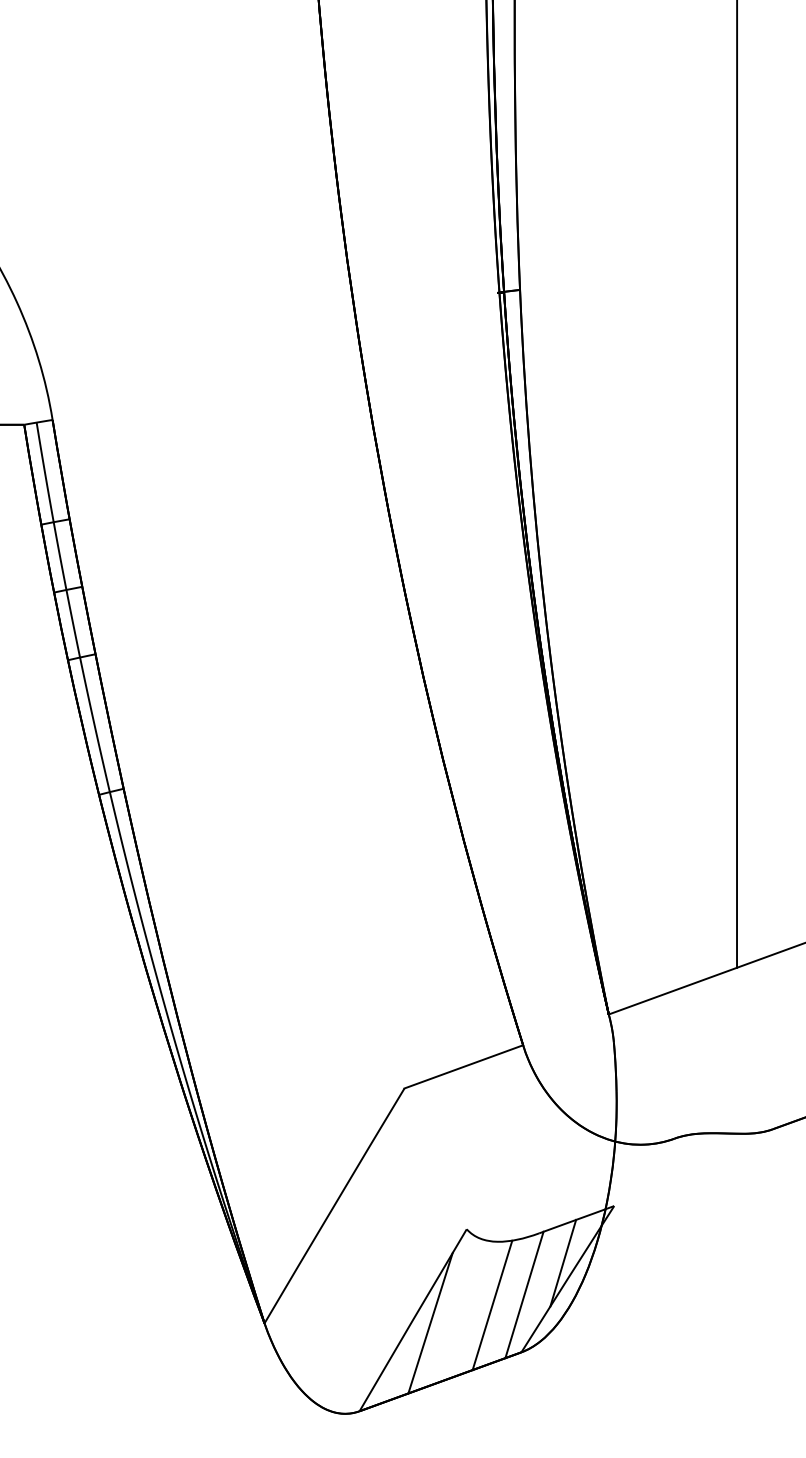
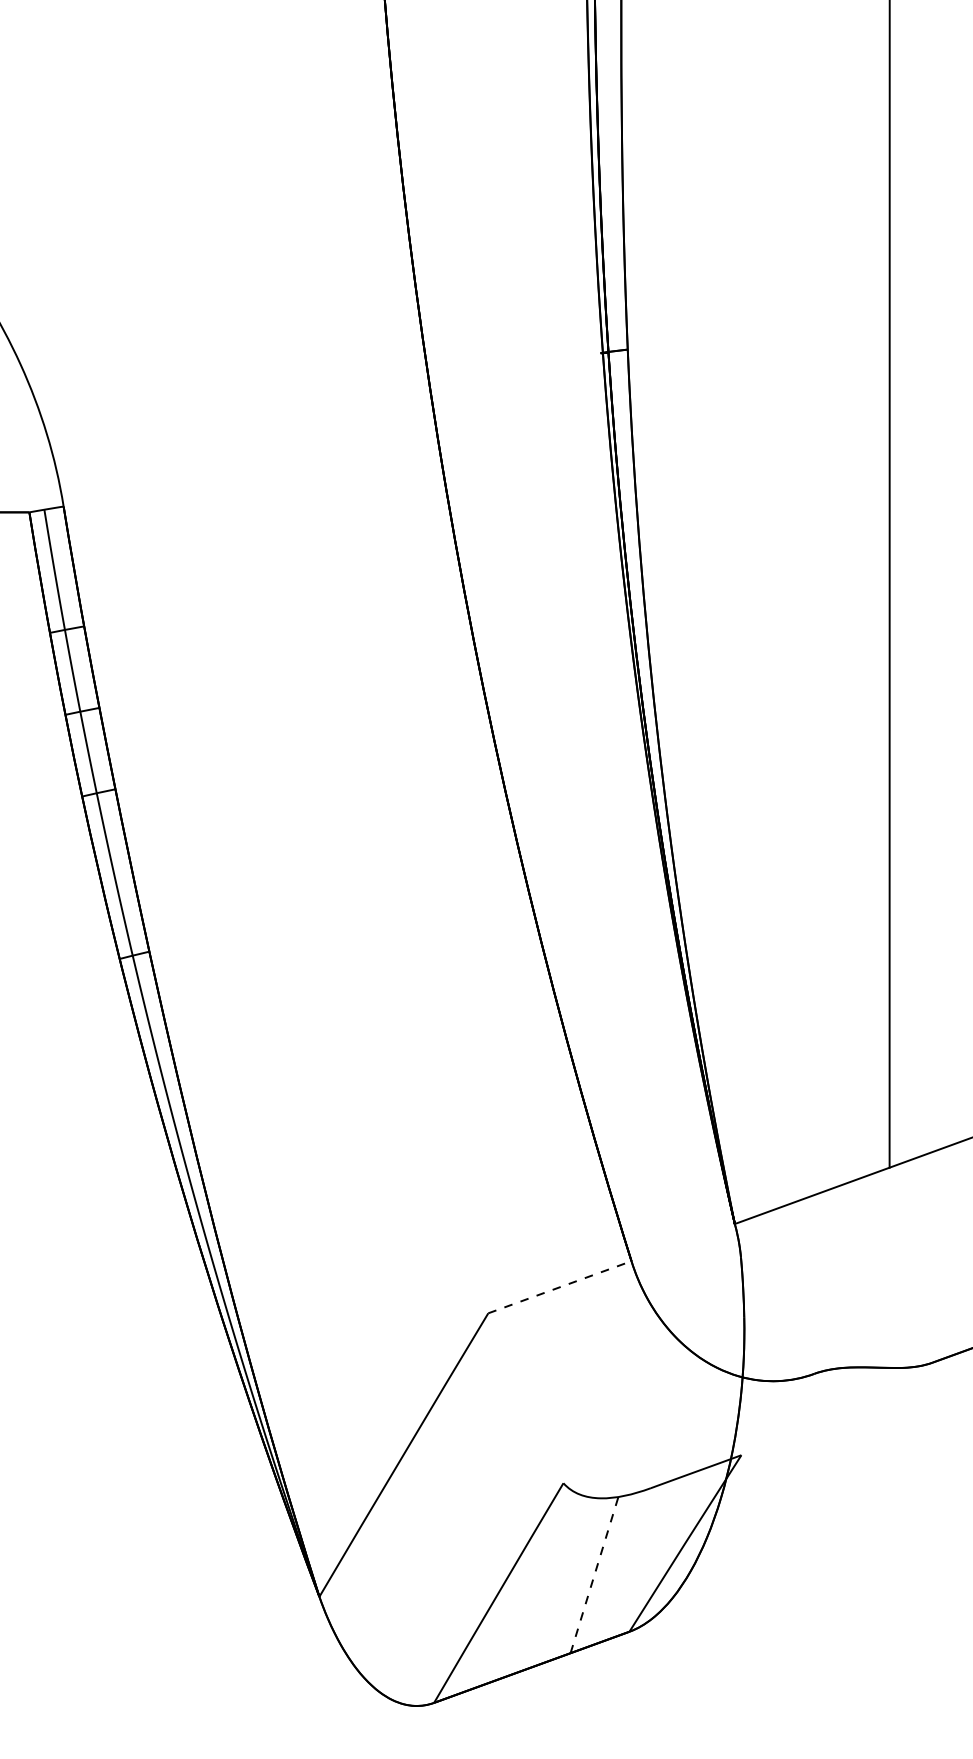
line: (464, 1067) -> (560, 1287), solid -> dashed
line: (562, 1262) -> (679, 1523), removed
line: (524, 1294) -> (633, 1562), removed
line: (492, 1305) -> (594, 1575), solid -> dashed
line: (430, 1323) -> (519, 1596), removed

